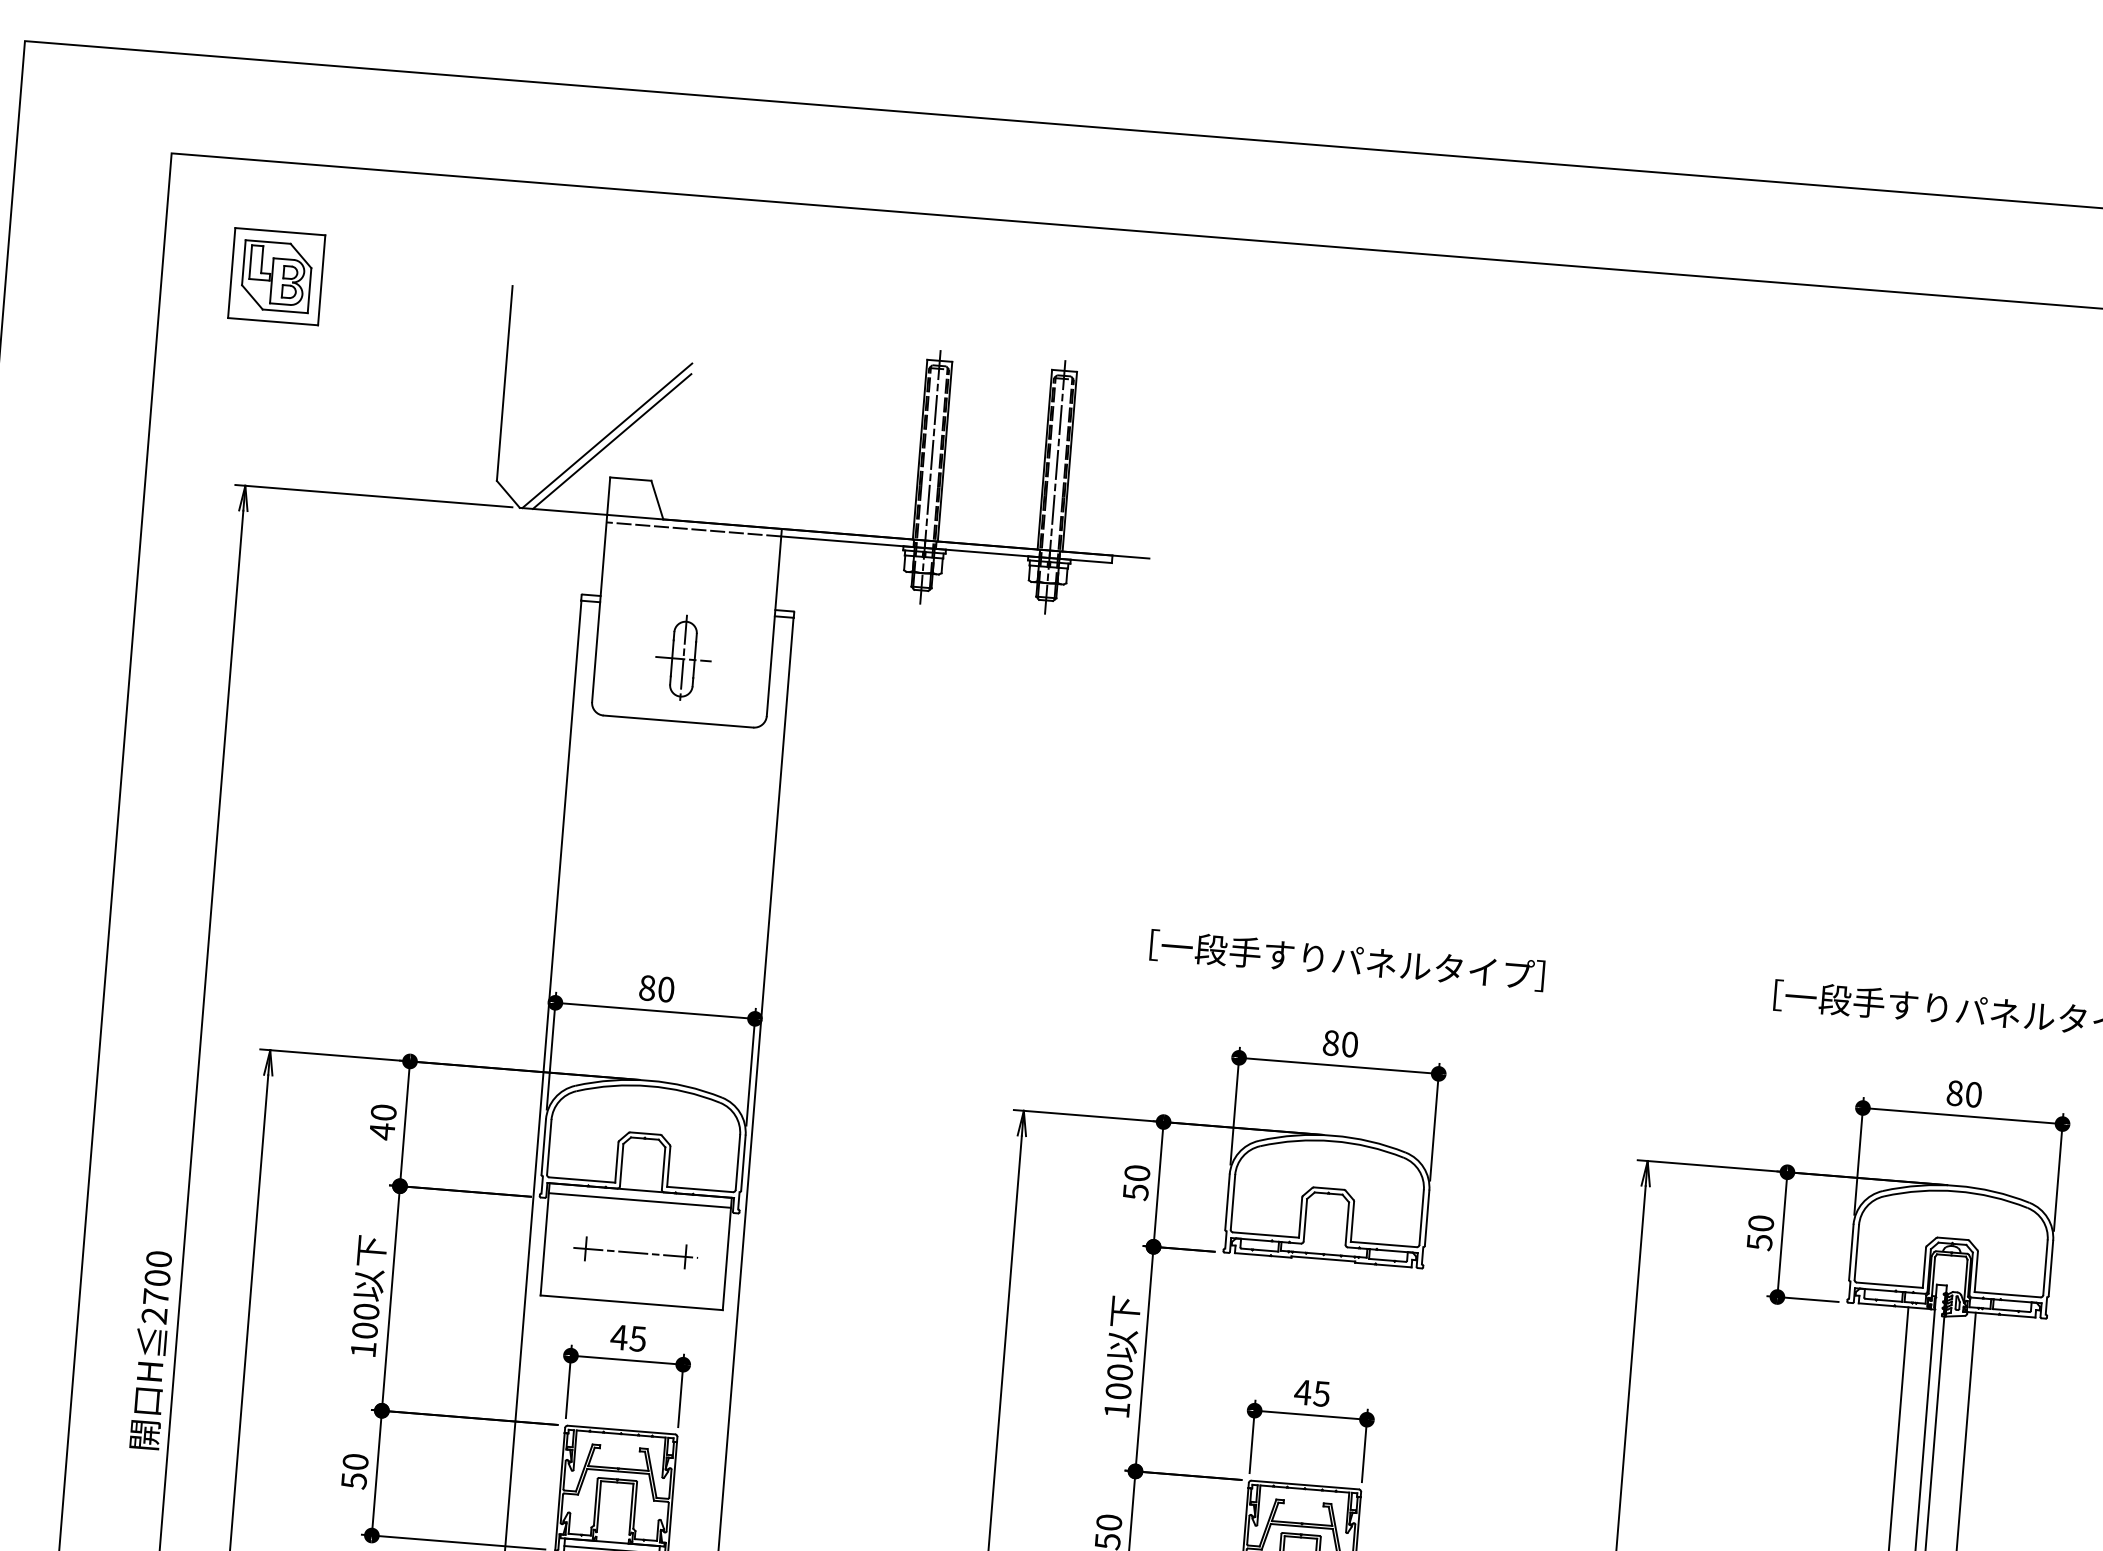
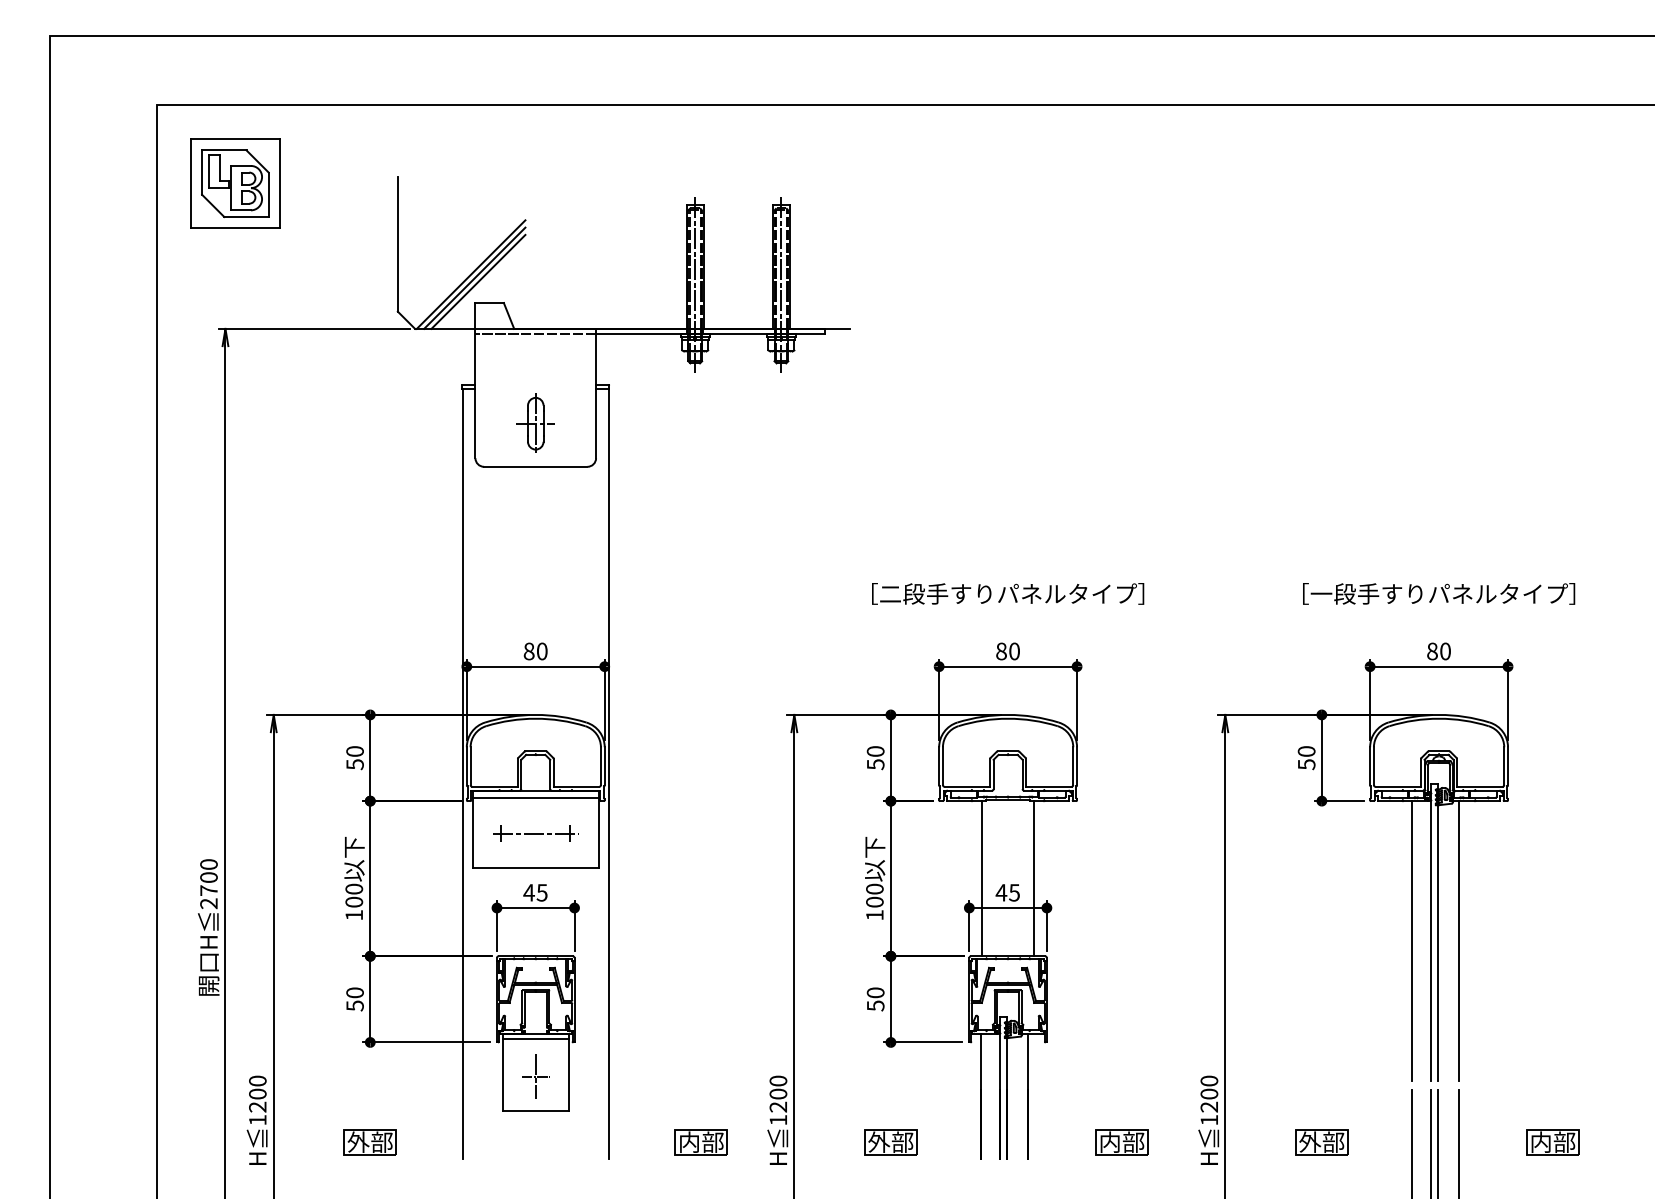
part: (276, 276) -> (235, 183), size x1.43
line: (617, 446) -> (478, 281), added
text: (1177, 947) -> (890, 594), ［一段手すりパネルタイプ］ -> ［二段手すりパネルタイプ］
text: (381, 1131) -> (354, 764), 40 -> 50
line: (1277, 1369) -> (982, 878), added
line: (1350, 1375) -> (1033, 878), added

